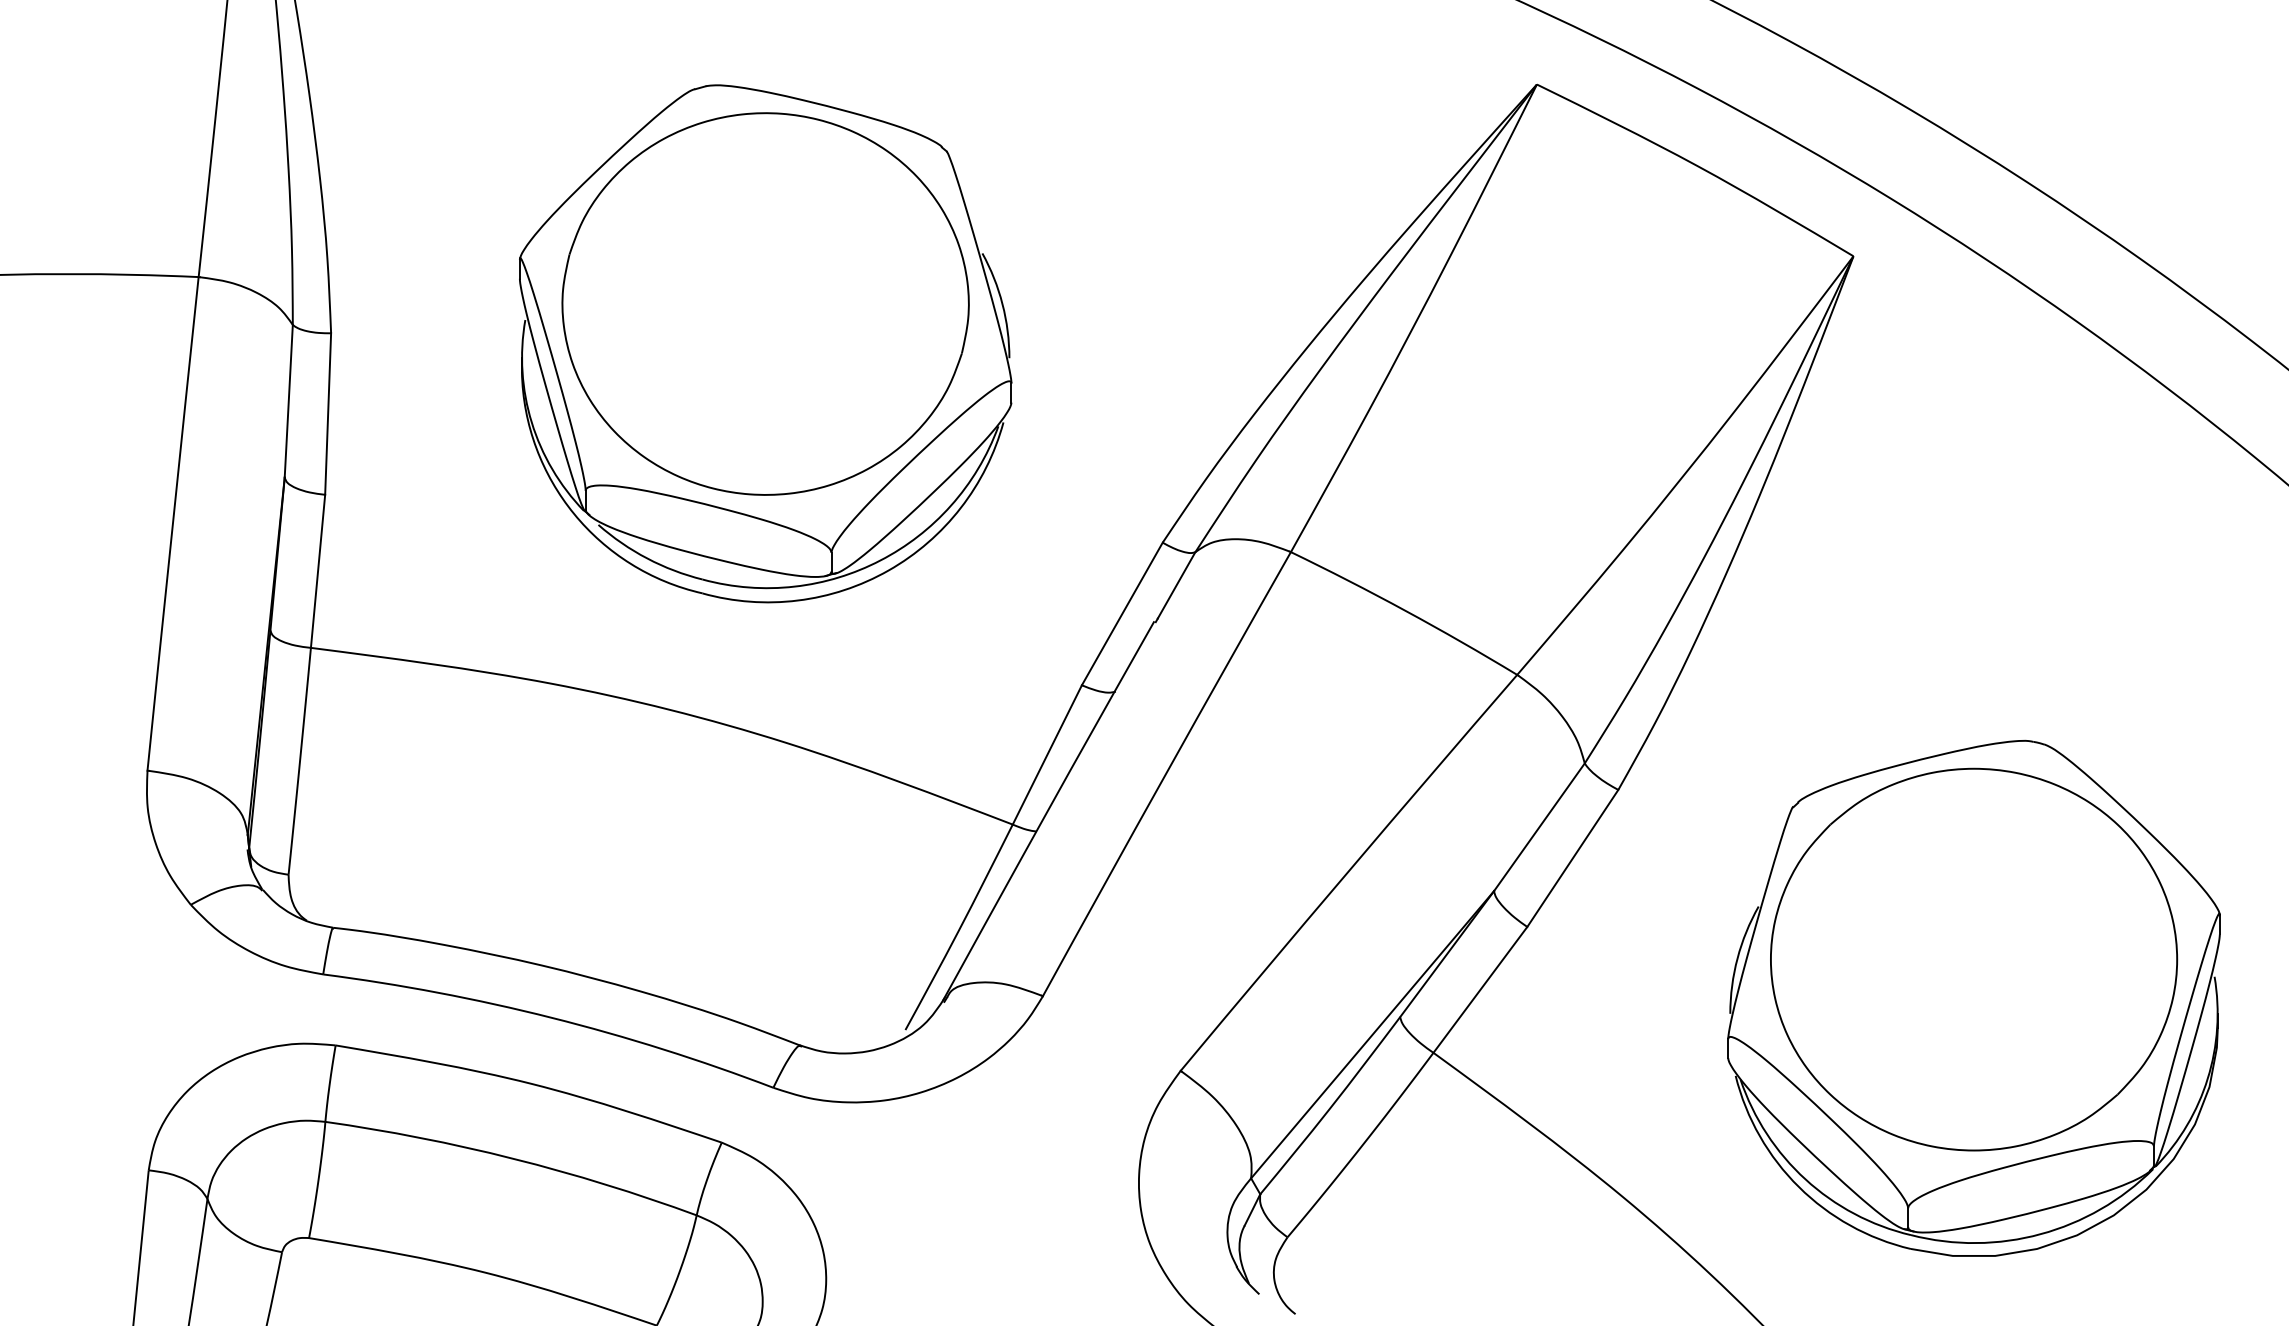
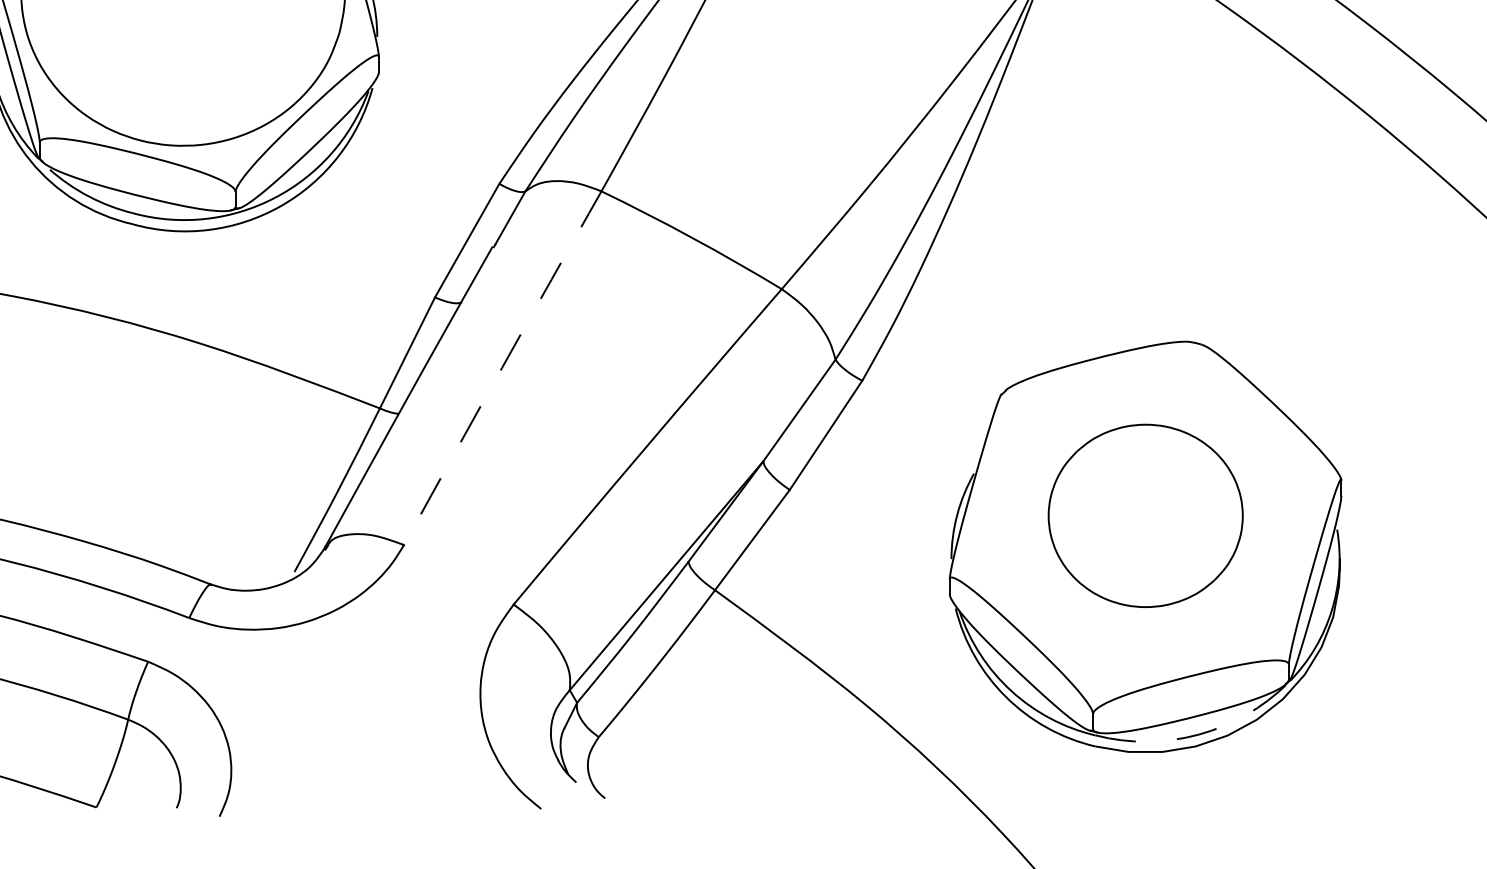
arc: (1166, 773) -> (502, 367), solid -> dashed
part: (1974, 959) -> (1145, 515), size x0.6
arc: (2040, 1234) -> (1198, 734), solid -> dashed

